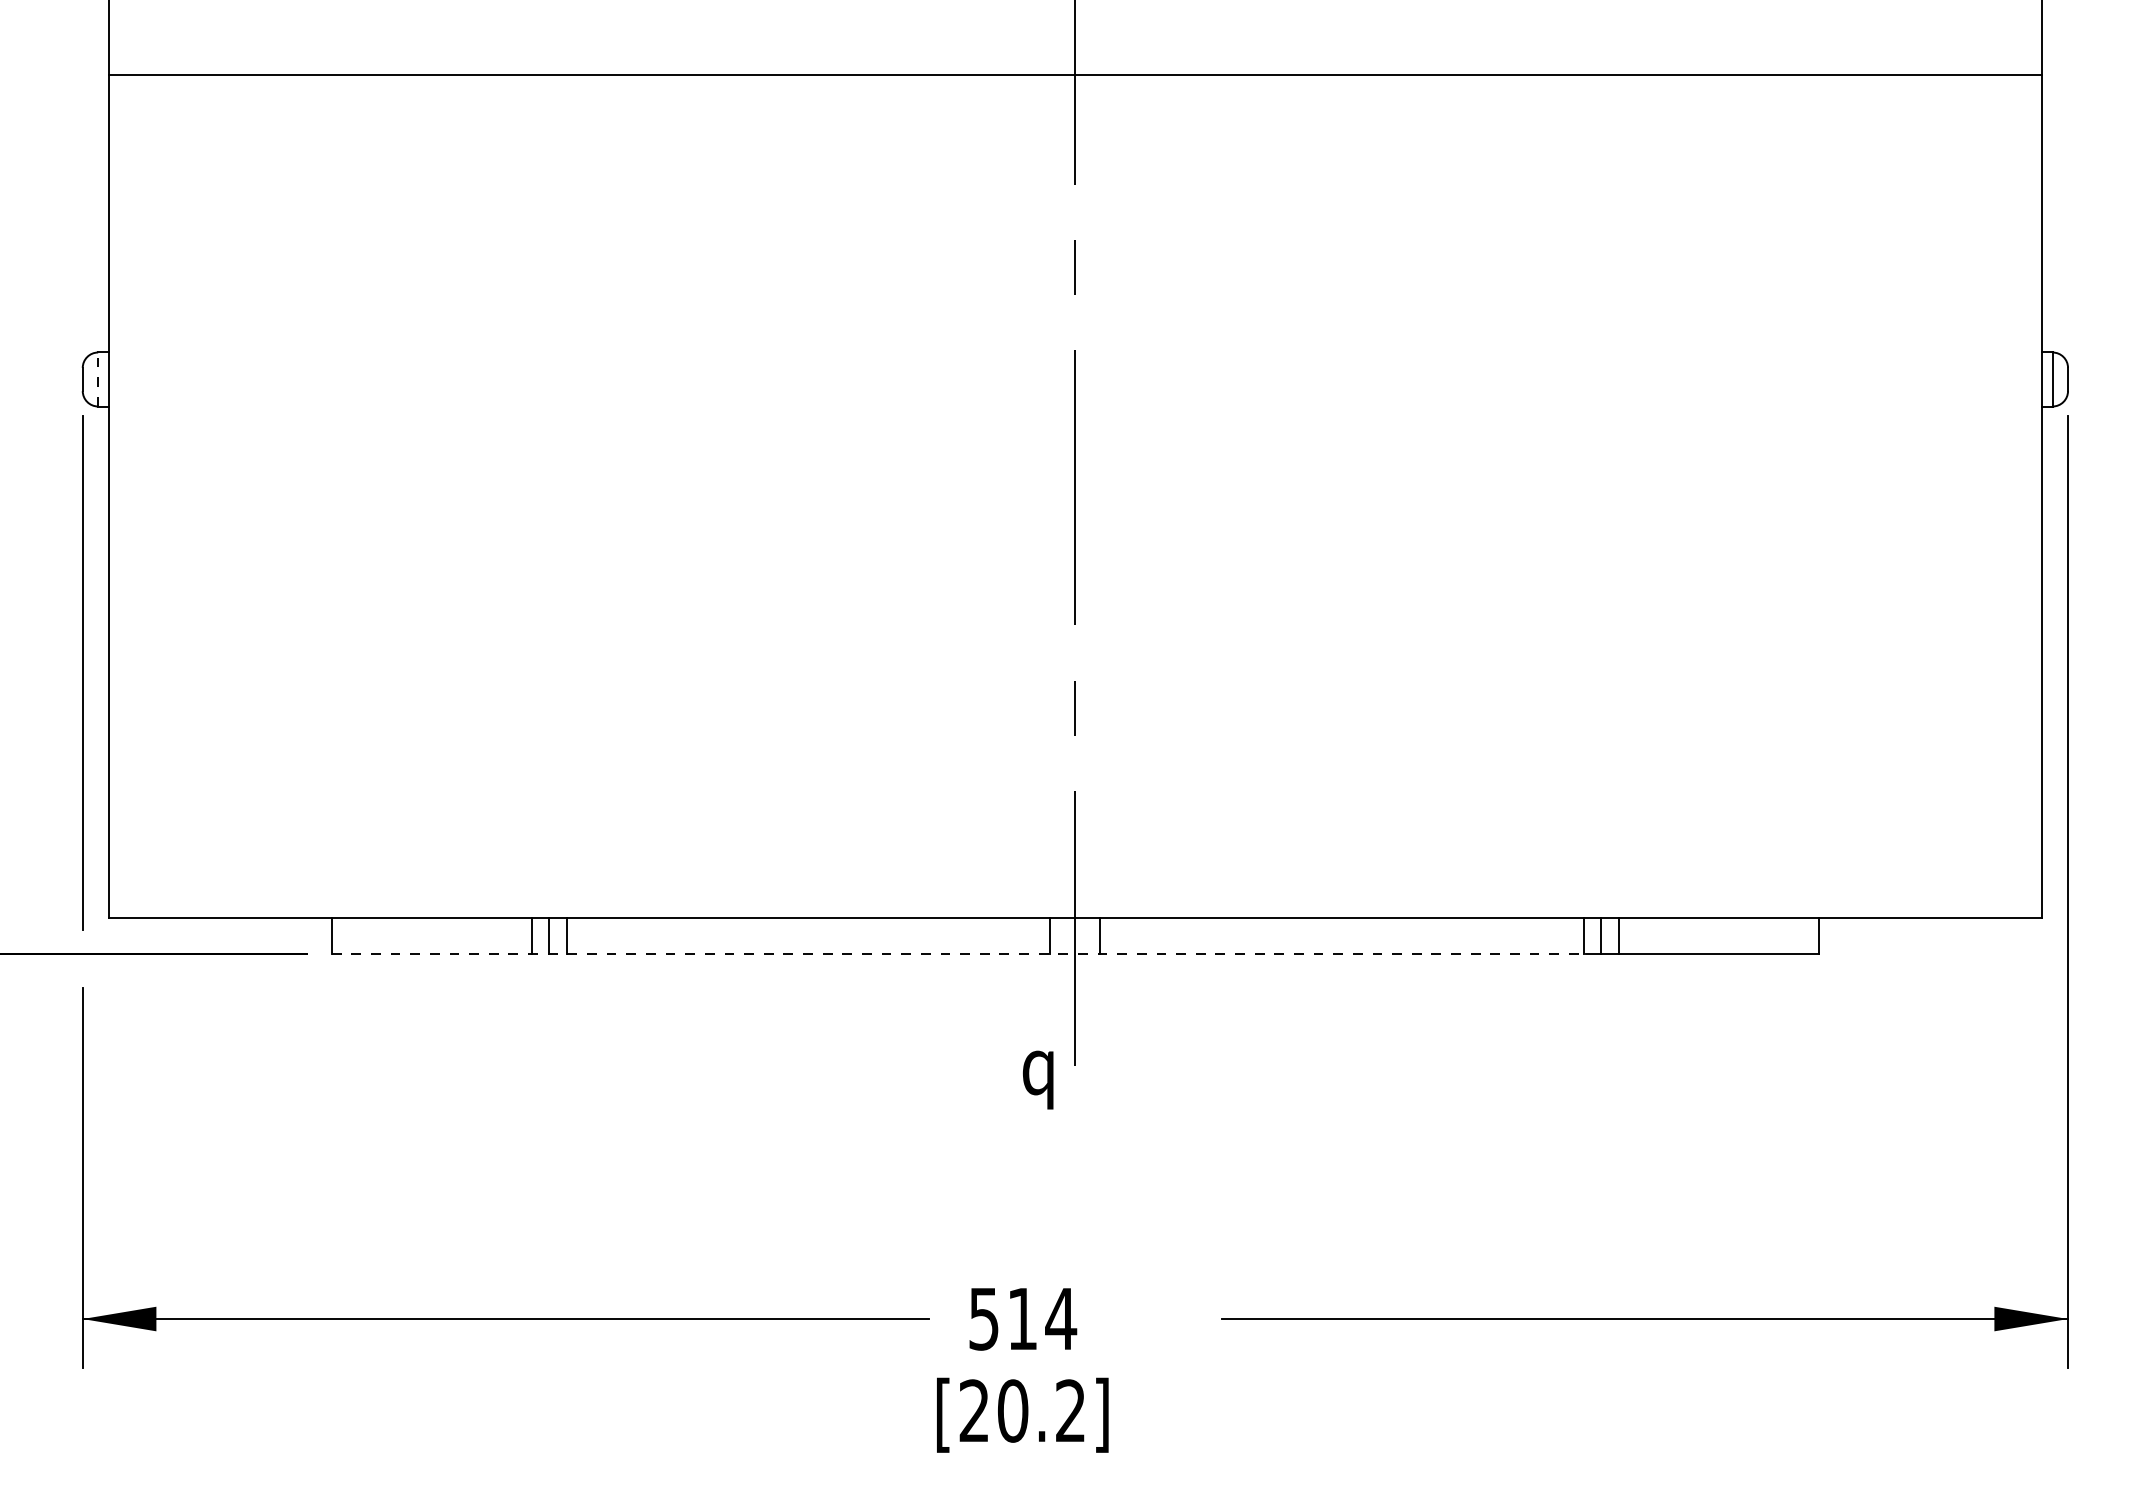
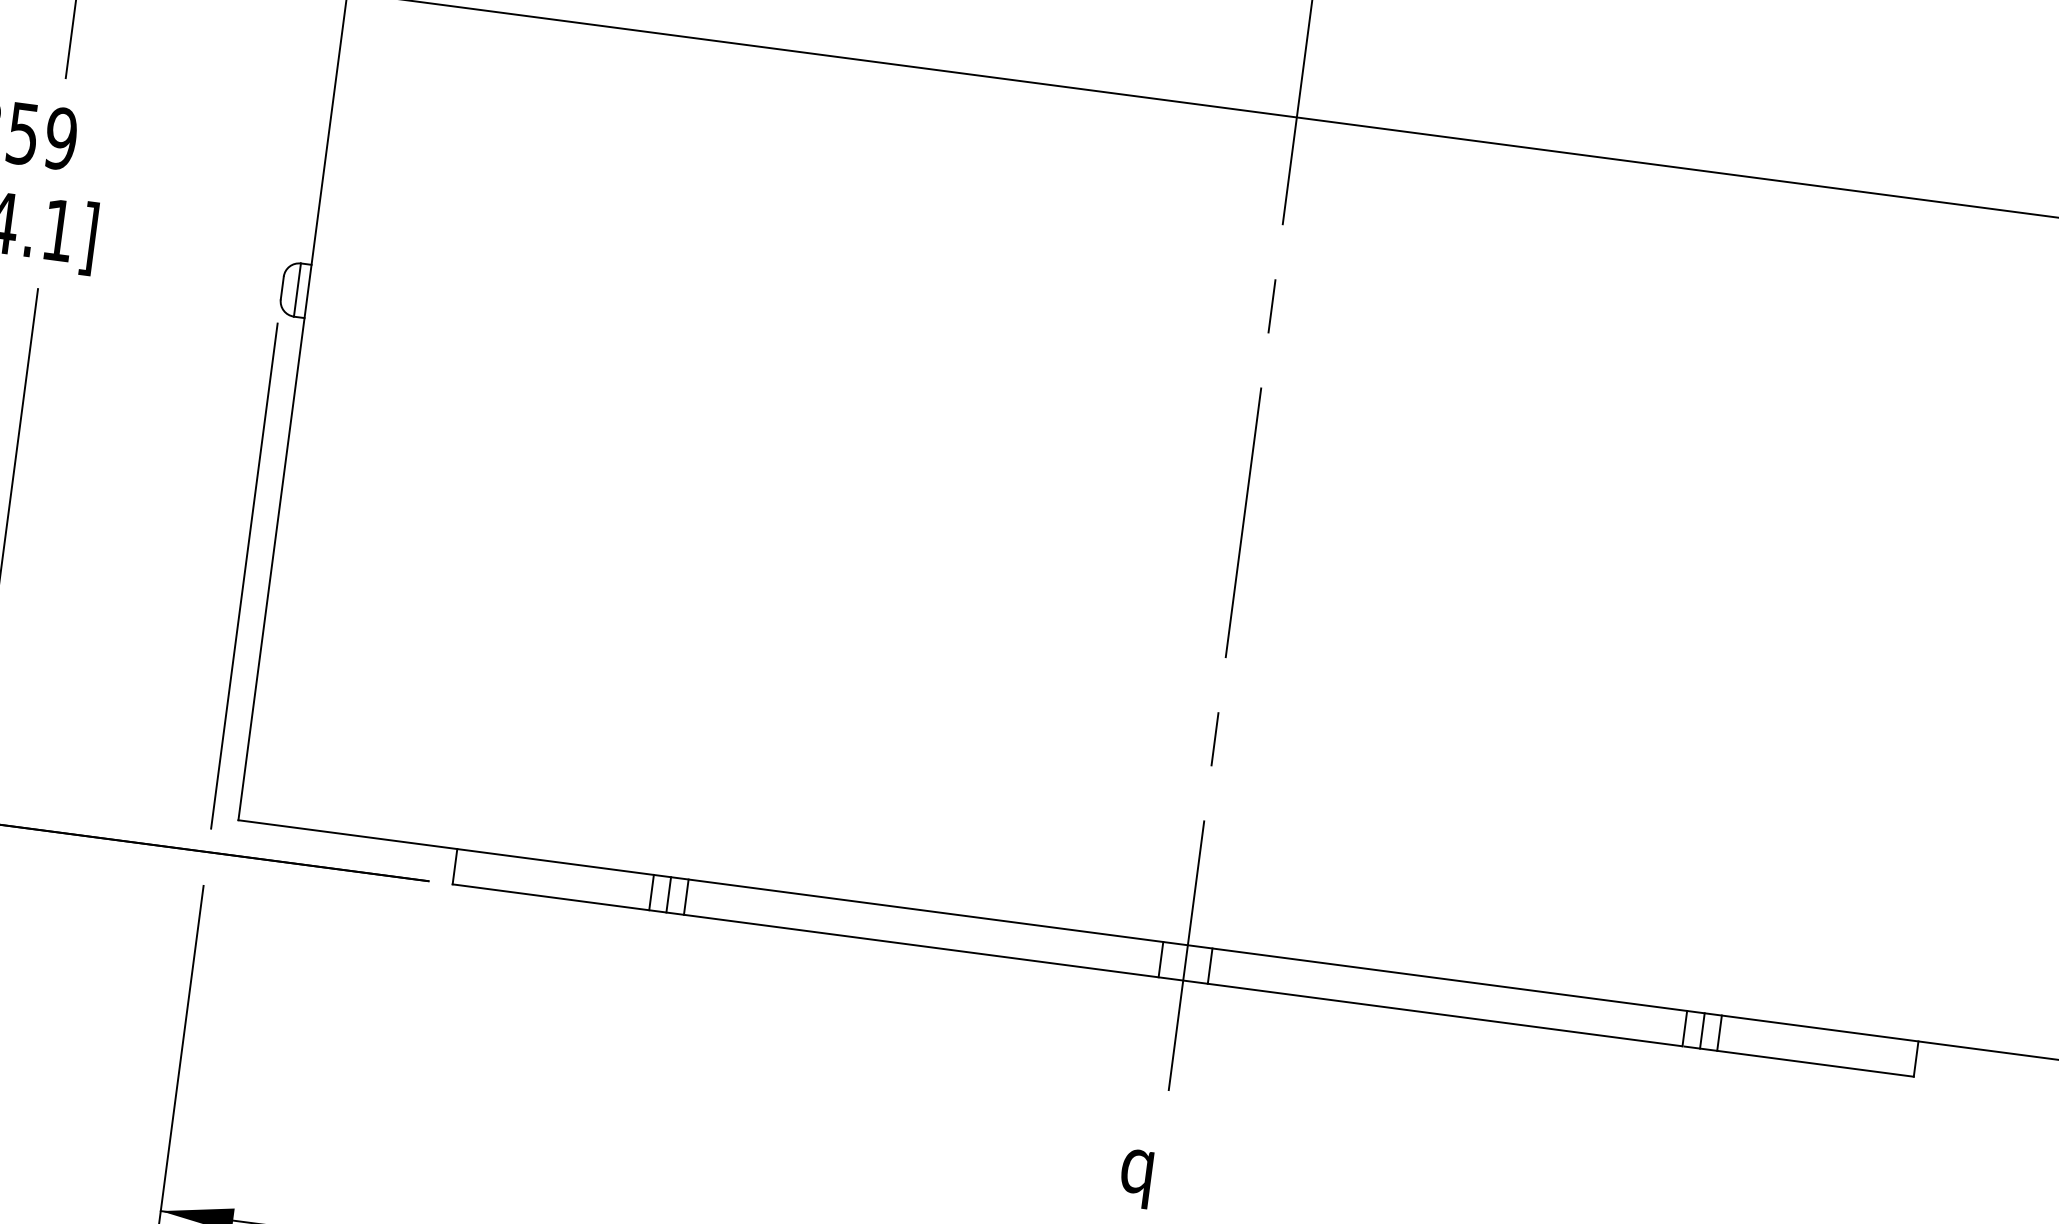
line: (98, 379) -> (297, 290), dashed -> solid
line: (957, 953) -> (1067, 965), dashed -> solid
text: (1038, 1079) -> (1136, 1178), moved

